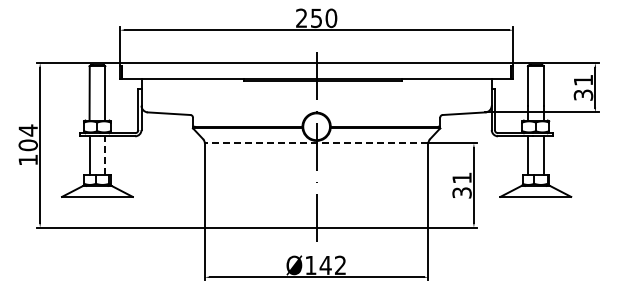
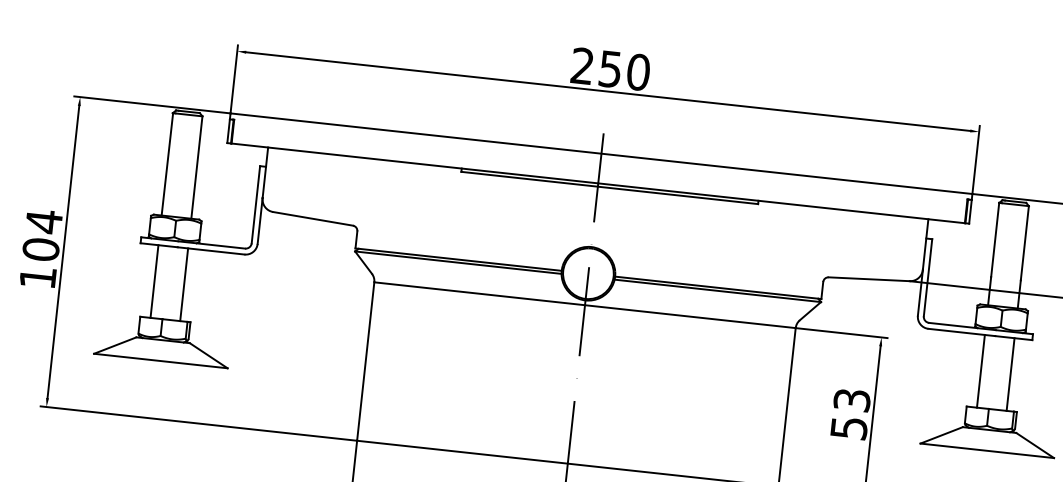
line: (316, 143) -> (584, 305), dashed -> solid
line: (105, 155) -> (184, 284), dashed -> solid
text: (461, 184) -> (849, 412), 31 -> 53

